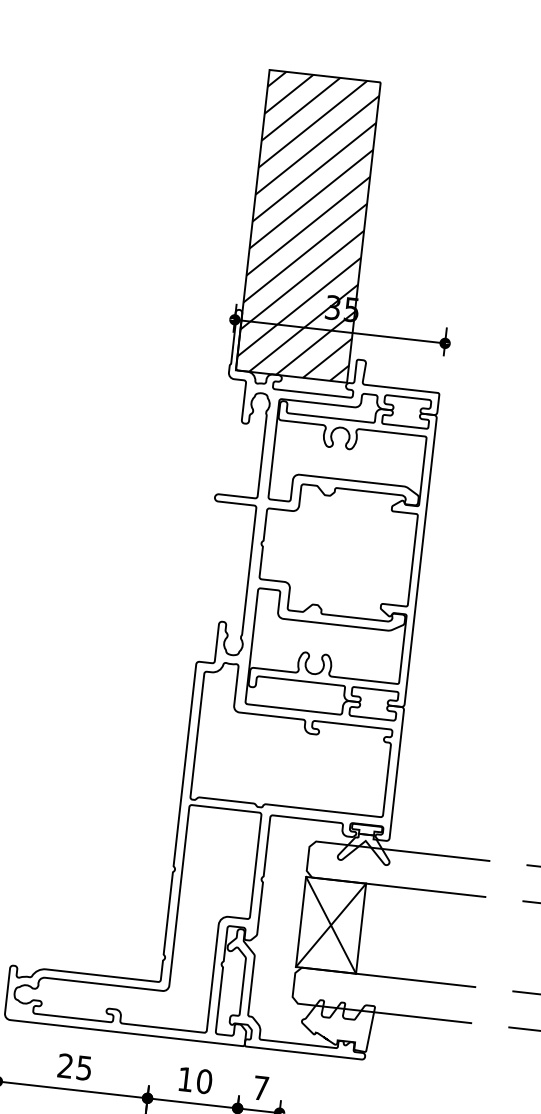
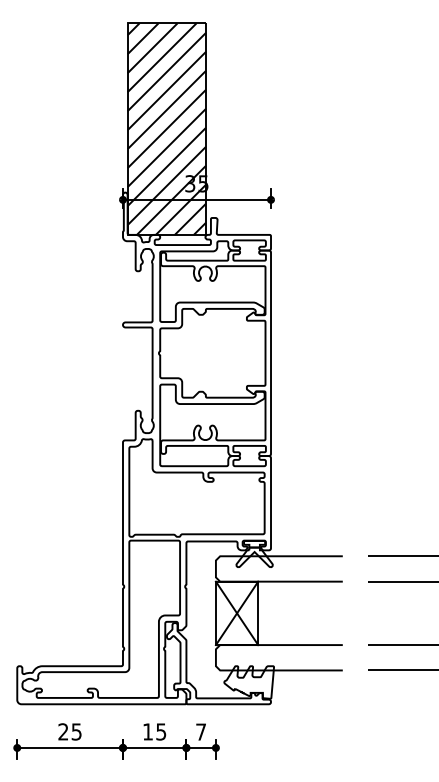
text: (204, 1081) -> (161, 731), 10 -> 15

